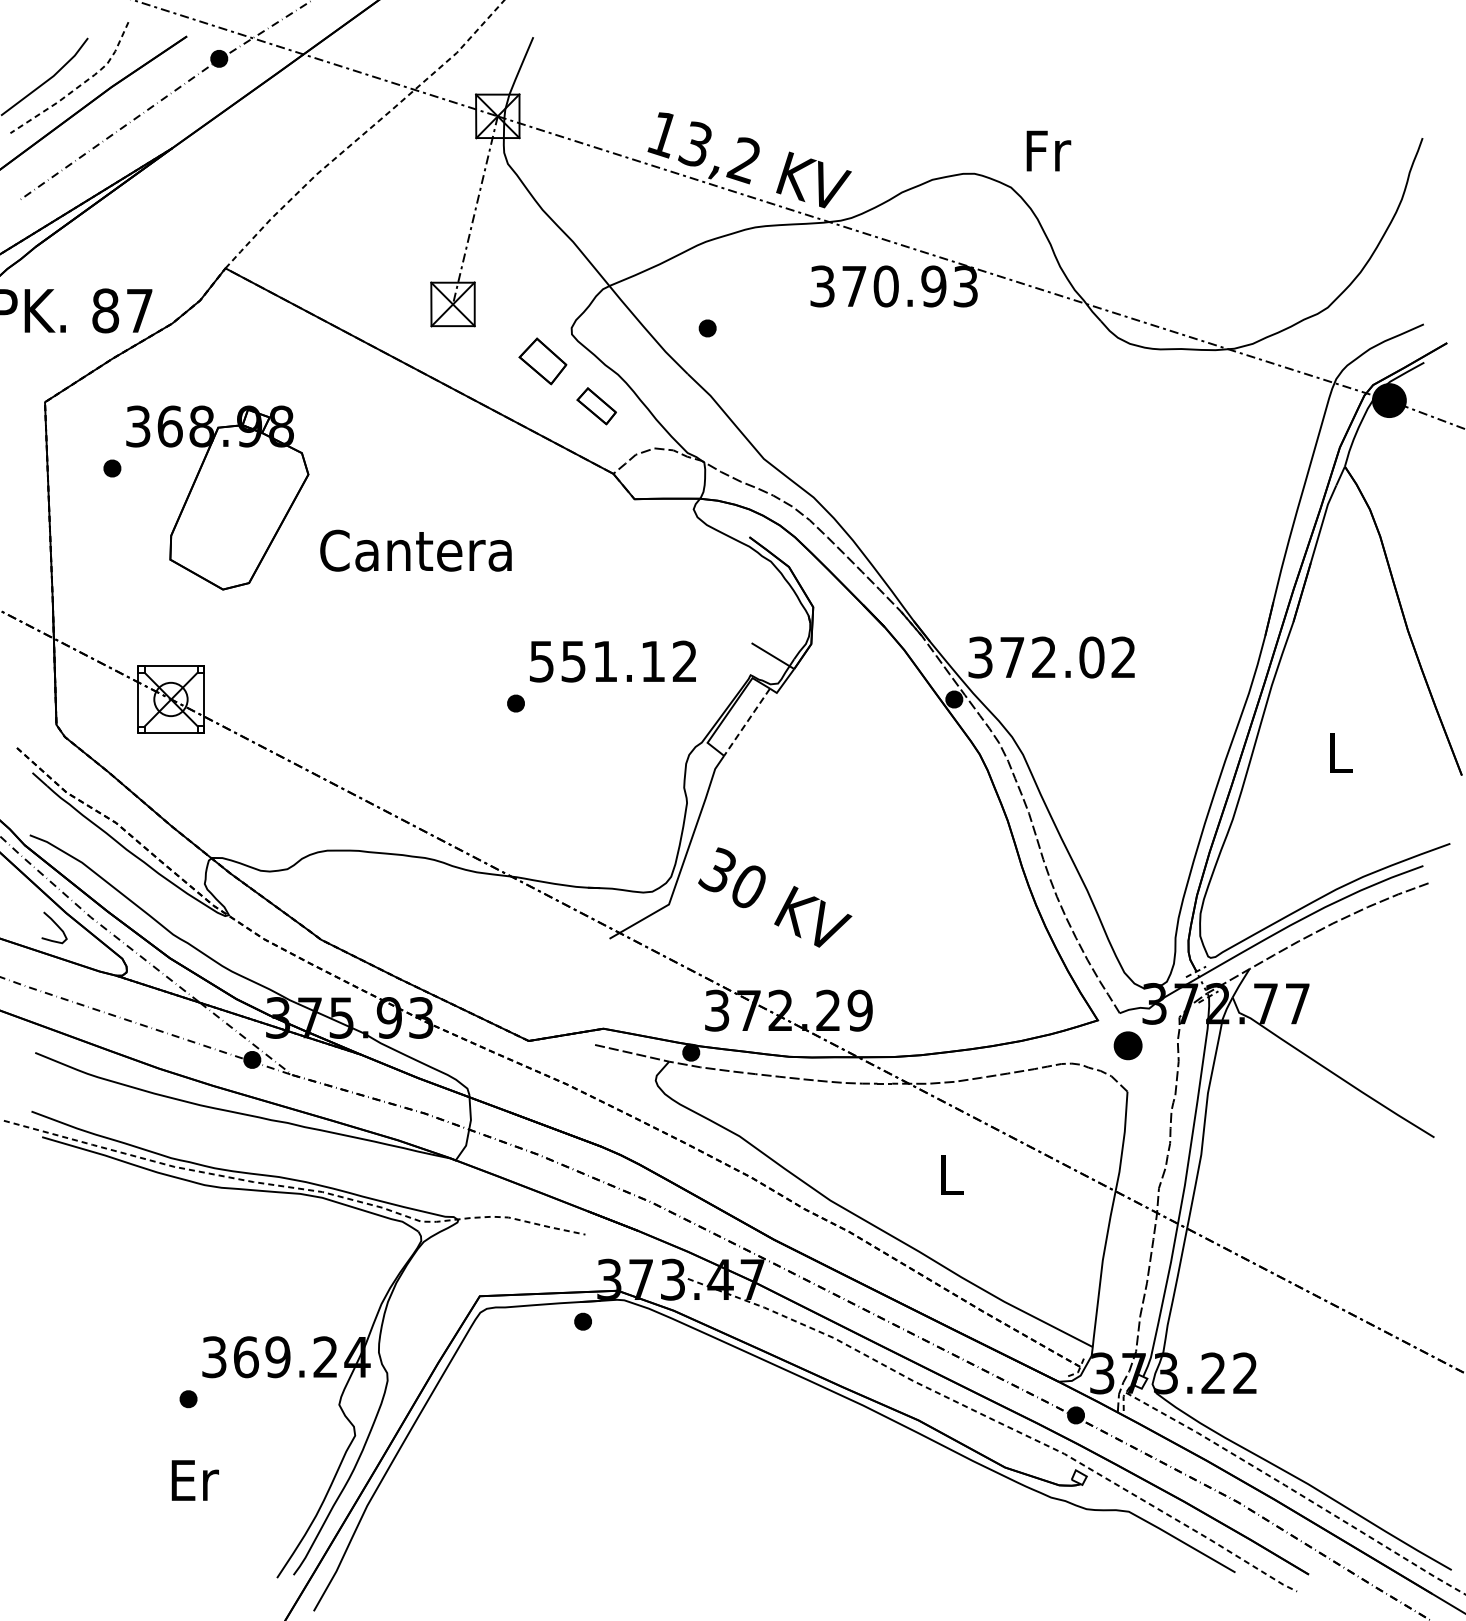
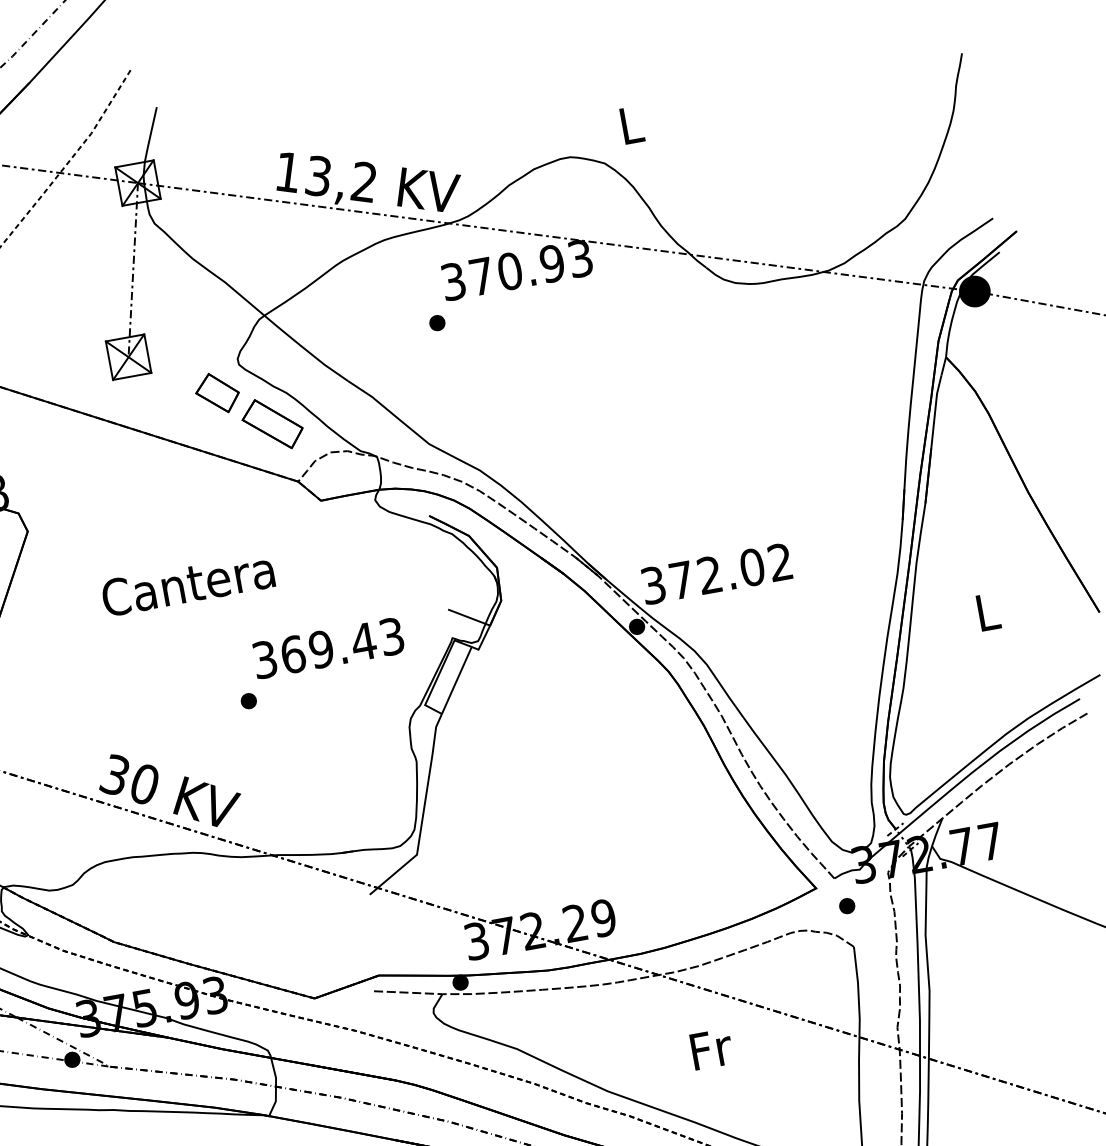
text: (1048, 150) -> (632, 124), Fr -> L
part: (707, 328) -> (437, 323), moved
part: (596, 406) -> (272, 424), size x1.67
text: (415, 550) -> (187, 583), moved
text: (613, 661) -> (328, 648), 551.12 -> 369.43
line: (747, 722) -> (457, 680), dashed -> solid
text: (775, 897) -> (170, 789), moved
part: (1128, 1045) -> (847, 905), size x0.62
text: (952, 1175) -> (712, 1049), L -> Fr

